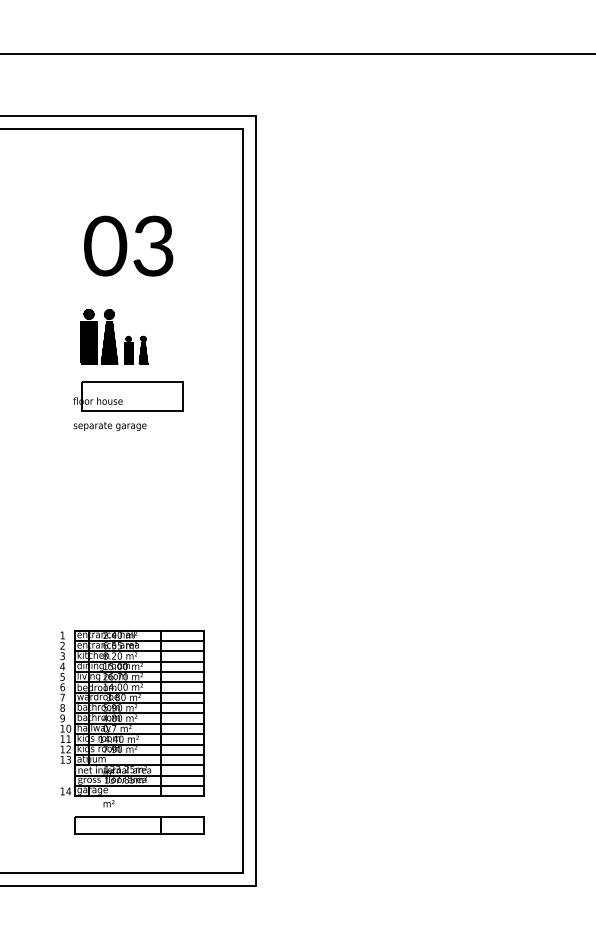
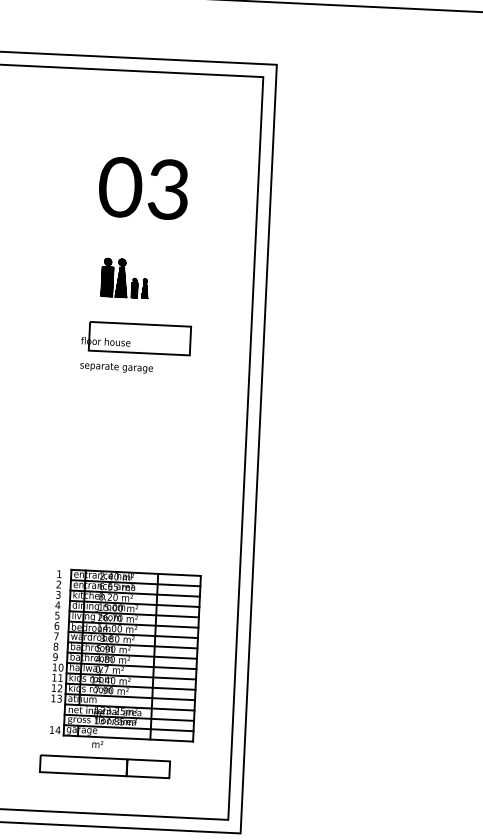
part: (114, 336) -> (125, 278), size x0.7
part: (139, 825) -> (105, 766), moved

